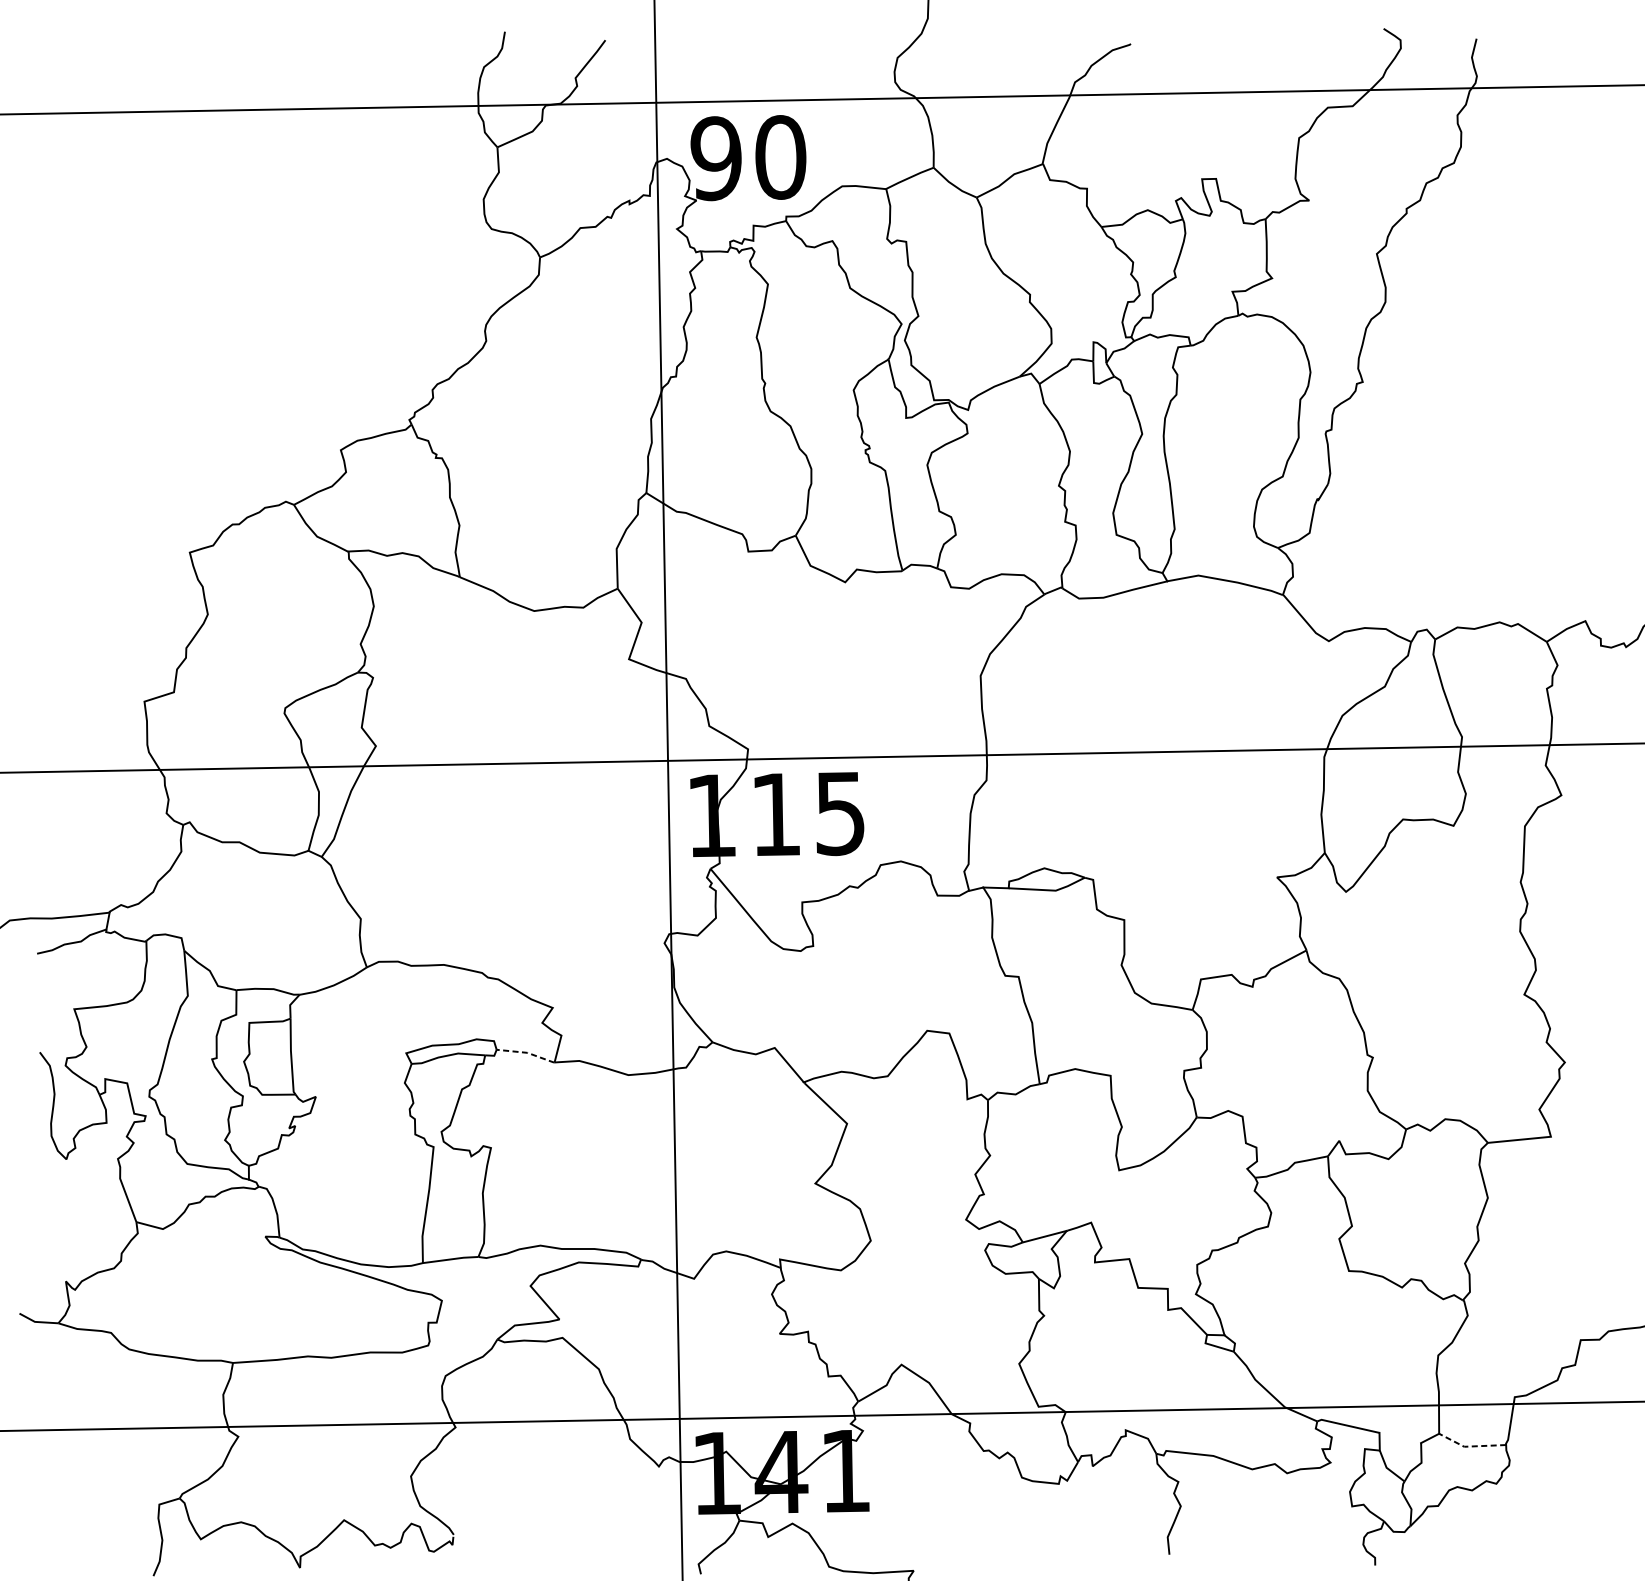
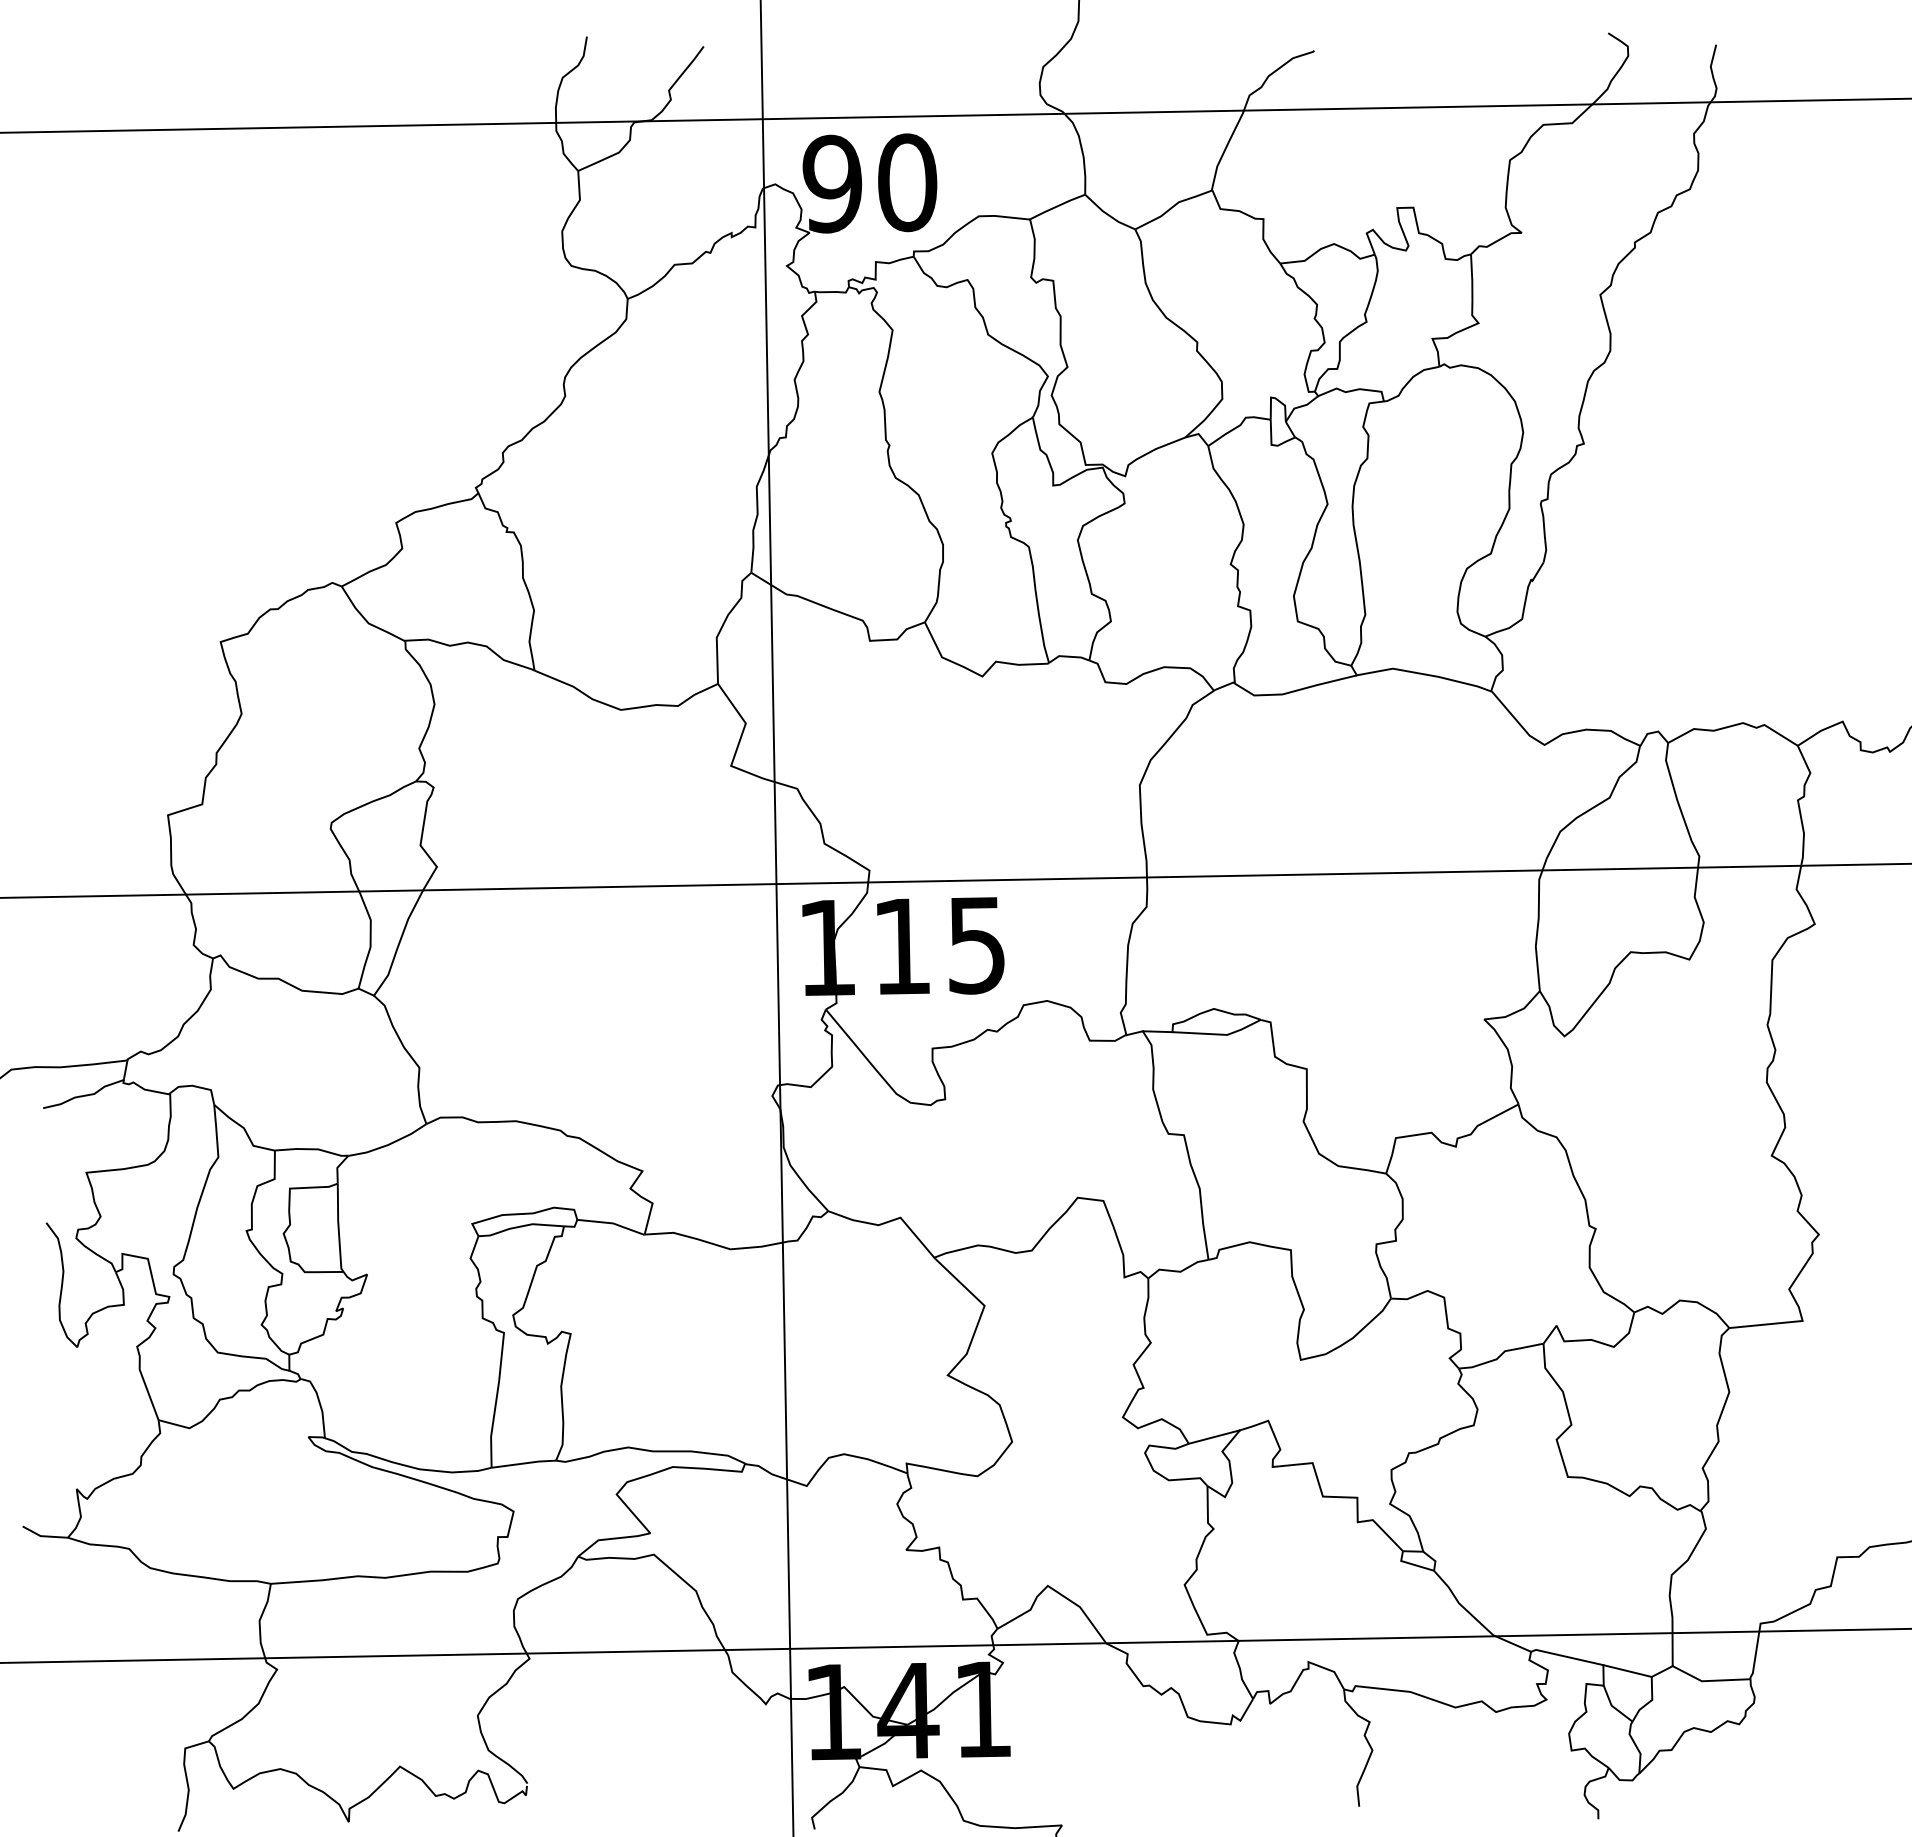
line: (527, 1052) -> (613, 1223), dashed -> solid
line: (1400, 1437) -> (1627, 1670), added
line: (1469, 1446) -> (1708, 1680), dashed -> solid

